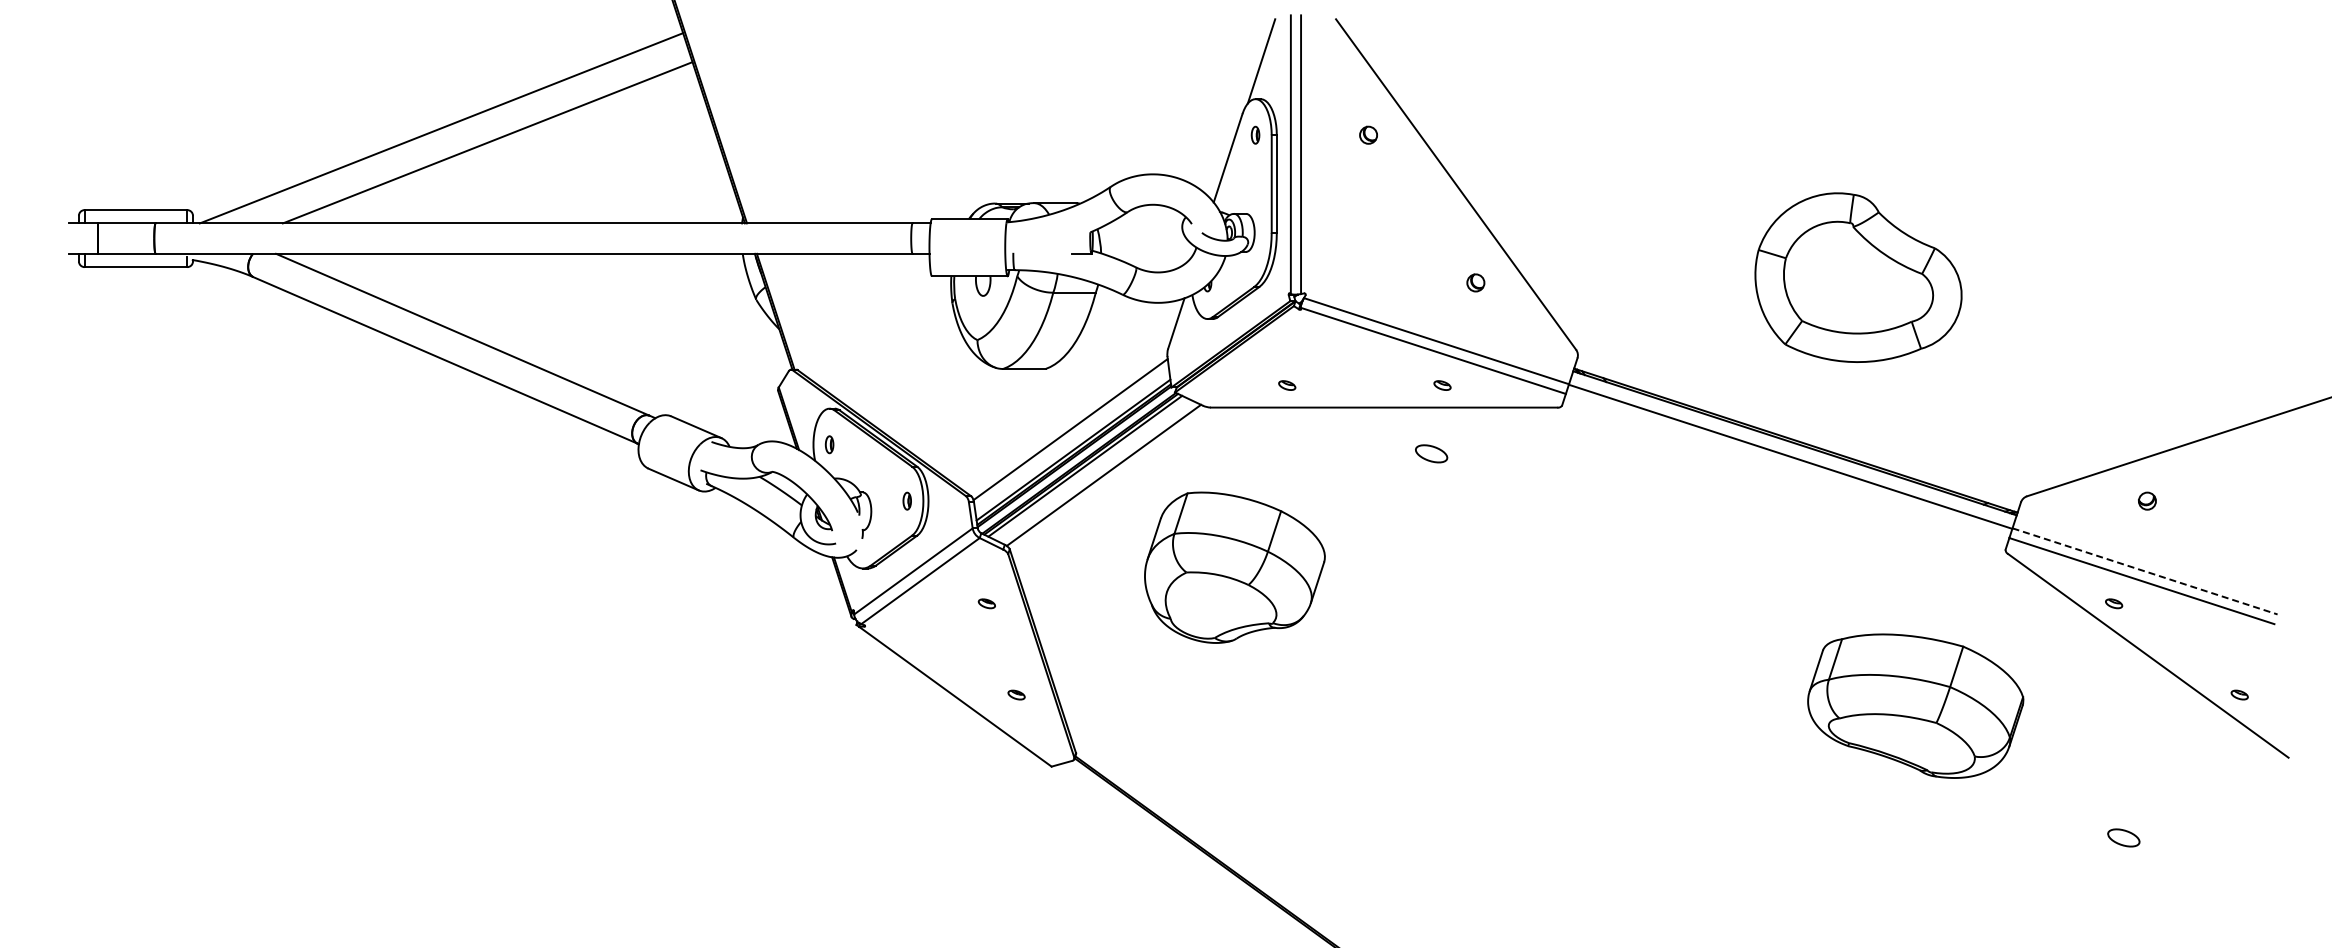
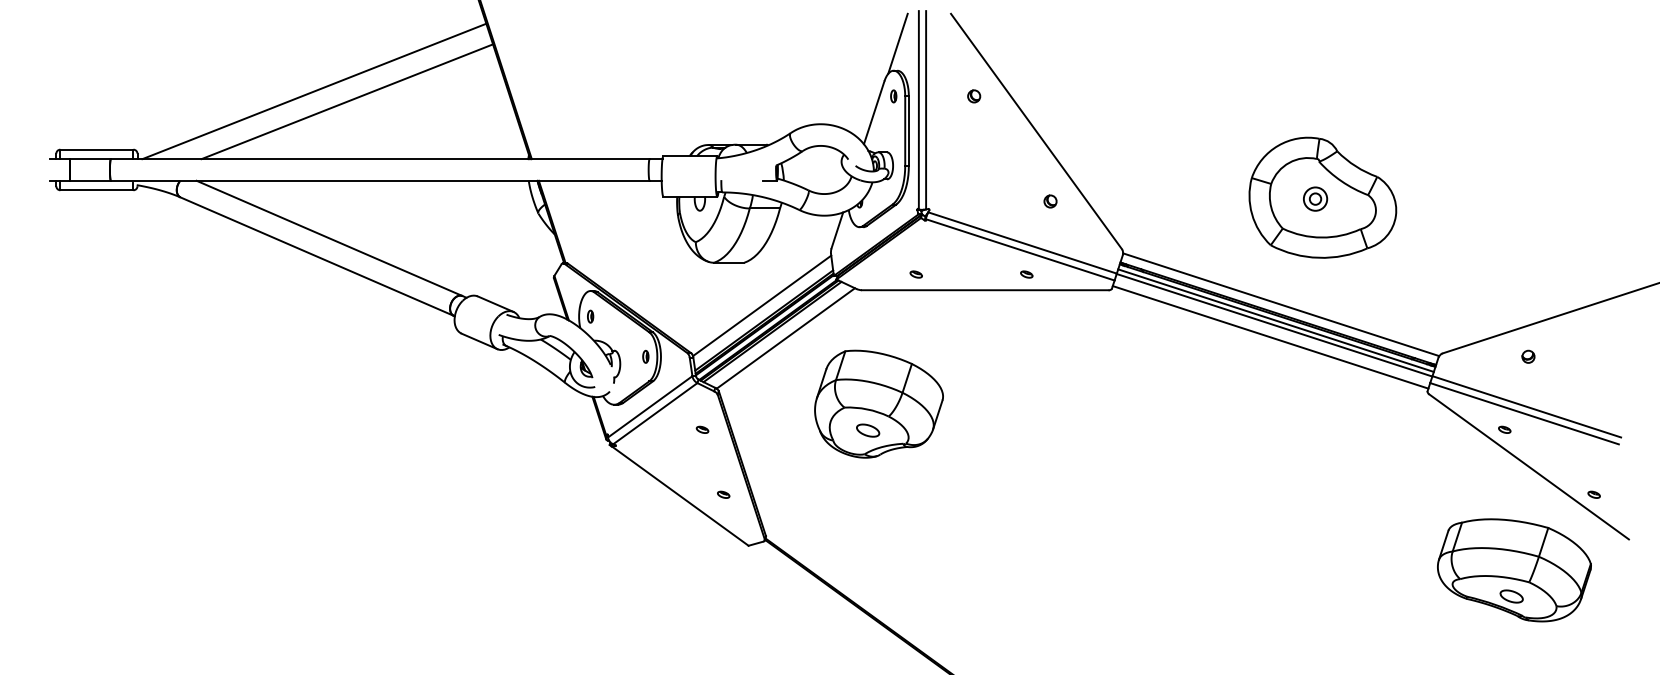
part: (1847, 279) -> (1315, 199), added
line: (1799, 427) -> (1280, 304), added
line: (1792, 450) -> (1275, 320), added
part: (1431, 453) -> (868, 430), moved
line: (1784, 473) -> (1270, 337), added
line: (2145, 571) -> (1527, 406), dashed -> solid
part: (1915, 705) -> (1514, 569), moved

